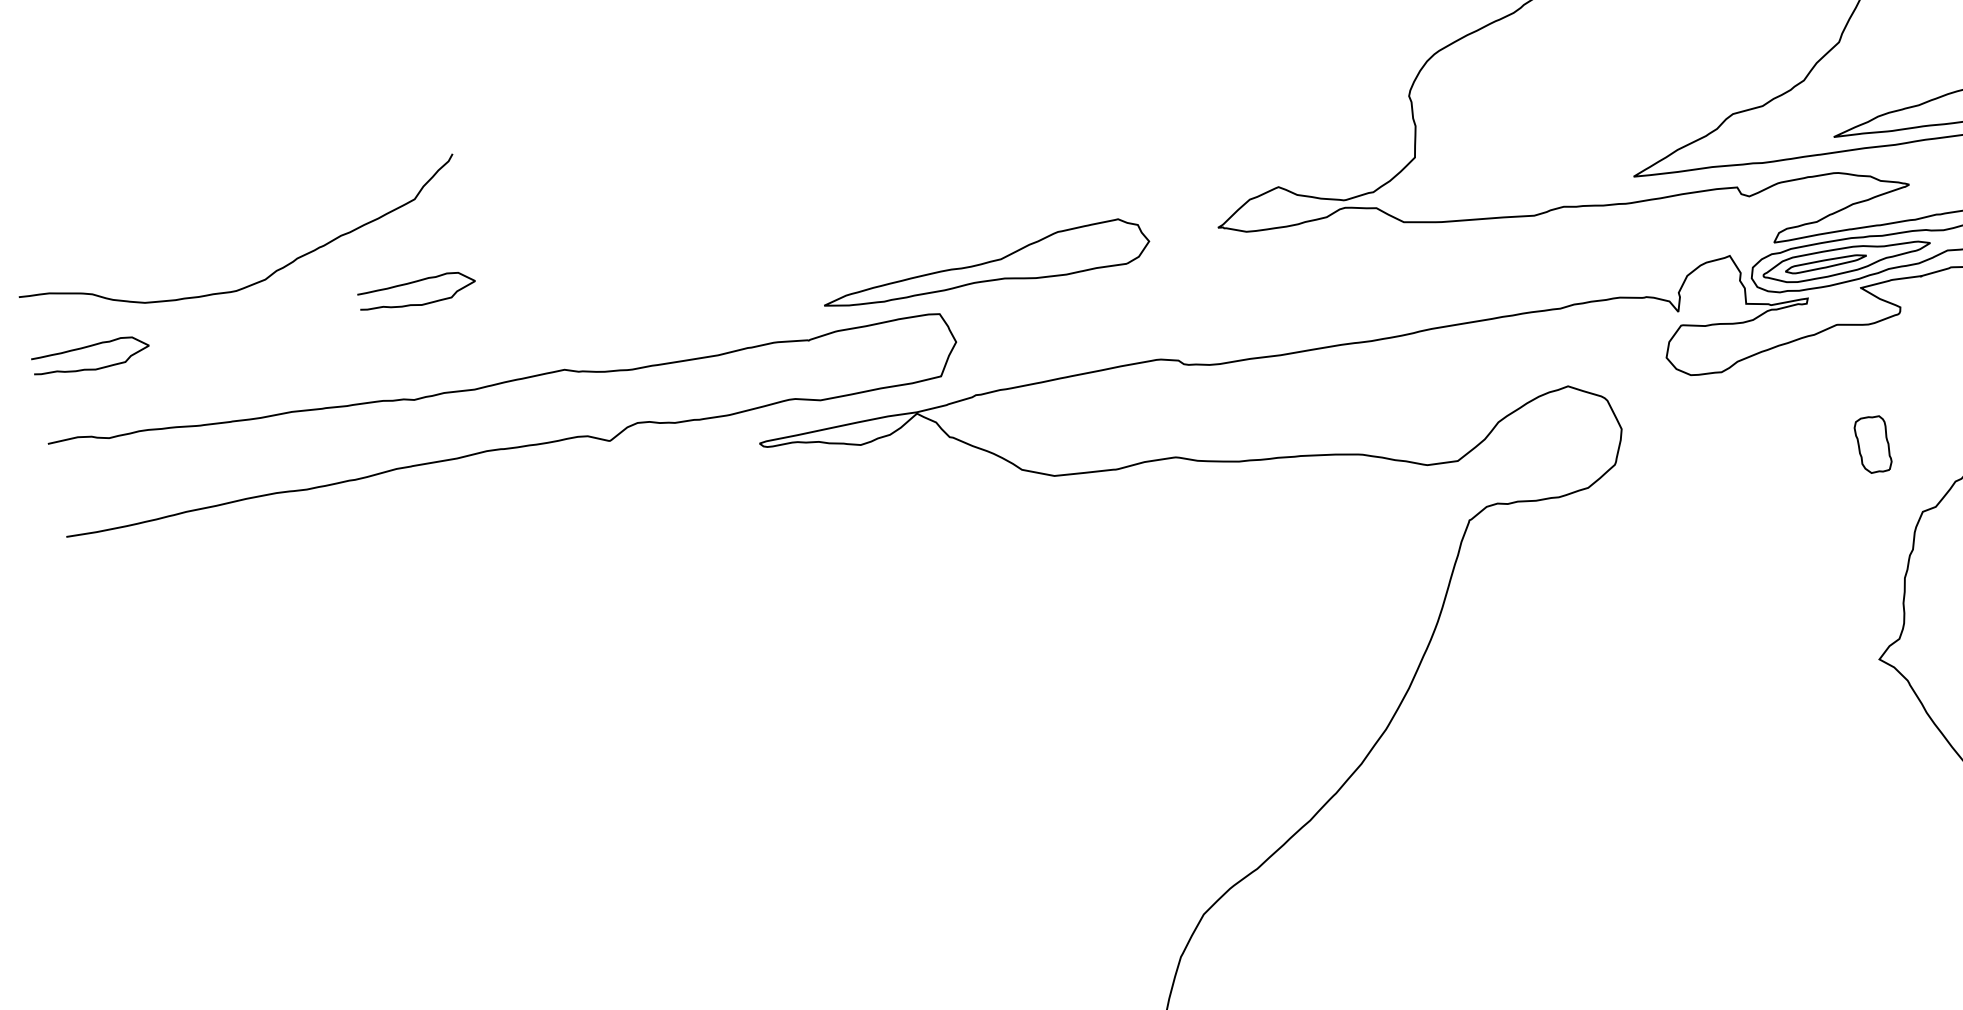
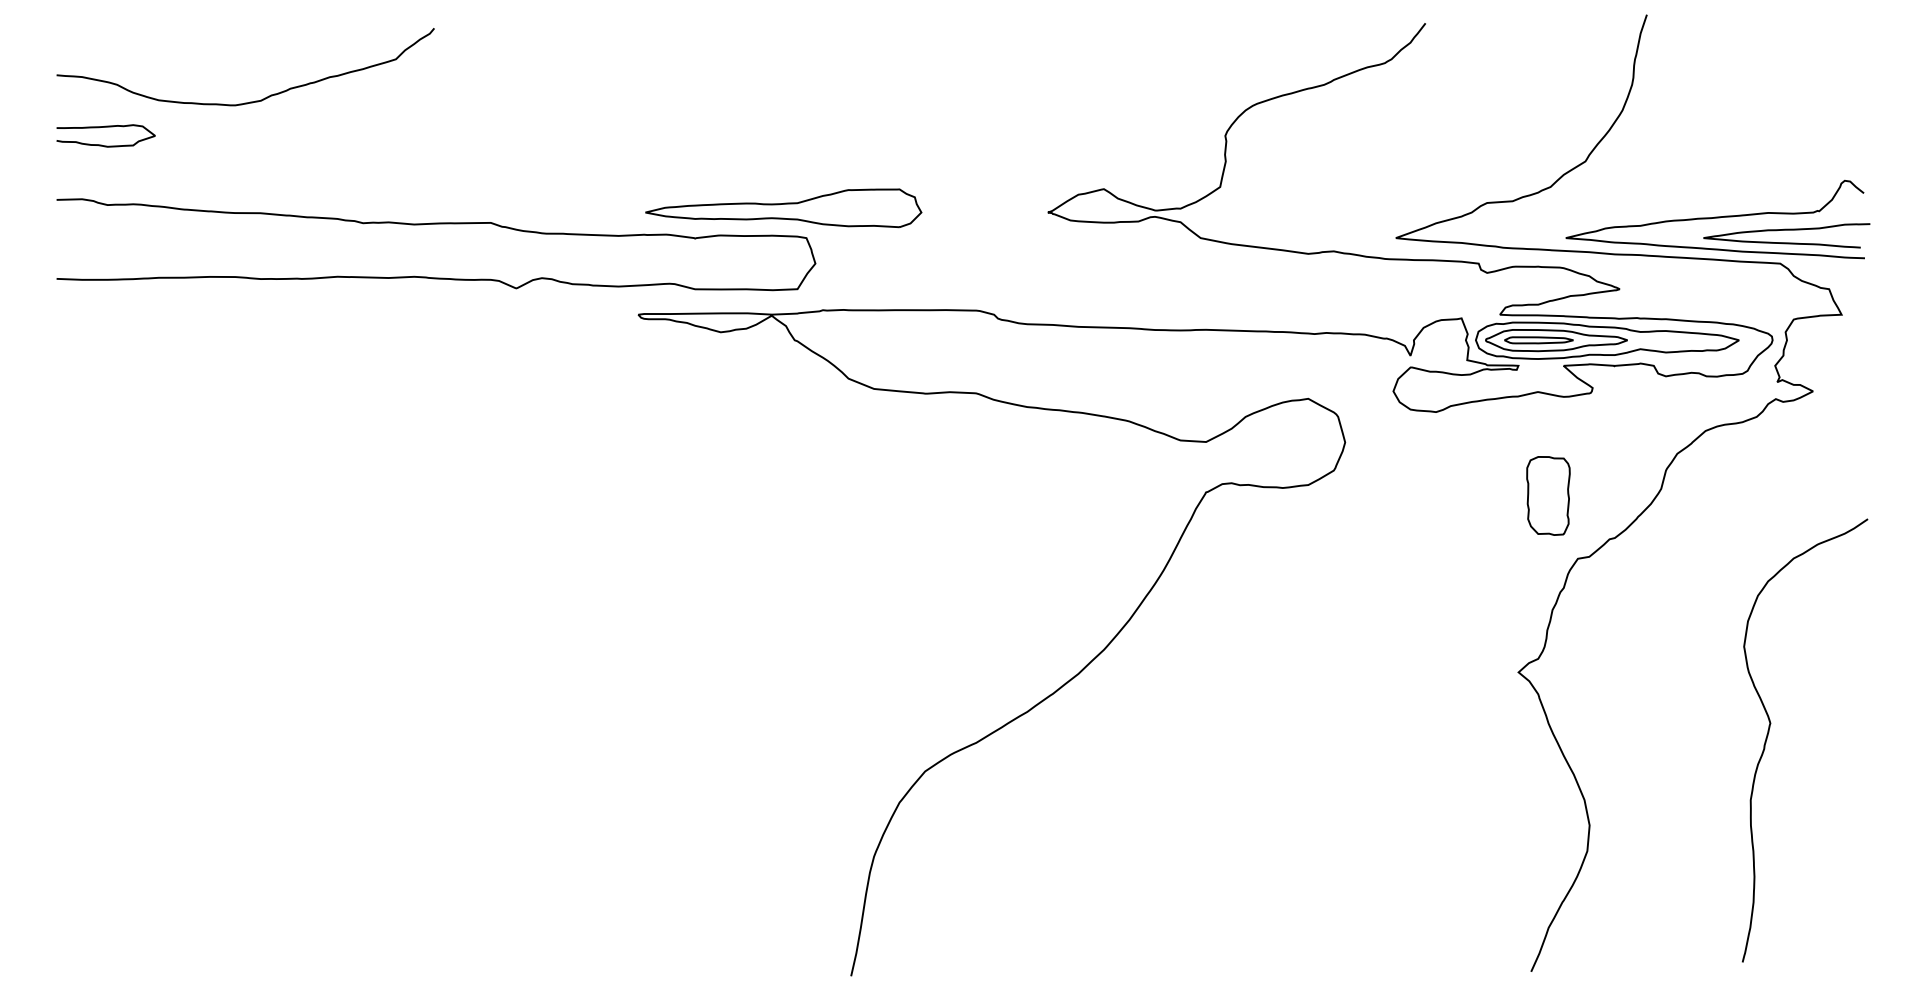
part: (985, 268) -> (783, 208), moved
curve: (414, 282) -> (382, 127), removed
part: (1873, 444) -> (1548, 495), size x1.67

